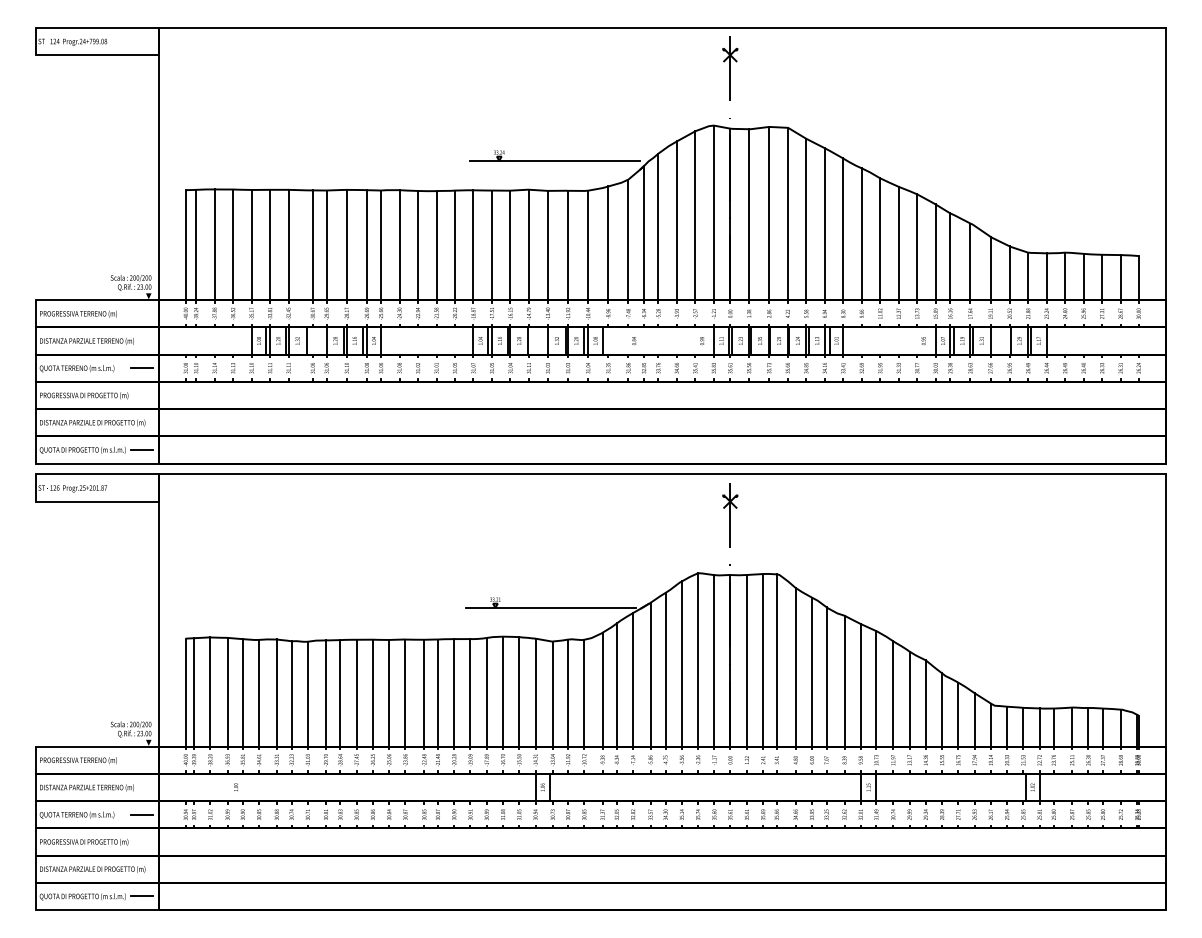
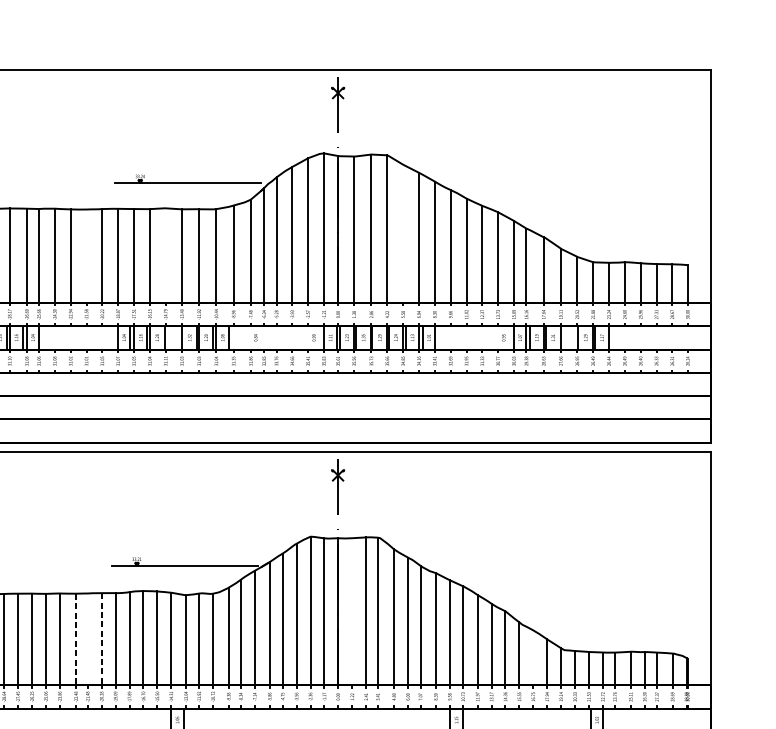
line: (806, 219) -> (403, 233), removed
line: (528, 244) -> (165, 255), removed
line: (436, 245) -> (86, 256), removed
line: (746, 660) -> (351, 611), removed
line: (437, 692) -> (87, 638), removed
line: (454, 692) -> (101, 638), solid -> dashed
line: (424, 693) -> (76, 639), solid -> dashed
line: (958, 714) -> (533, 657), removed

